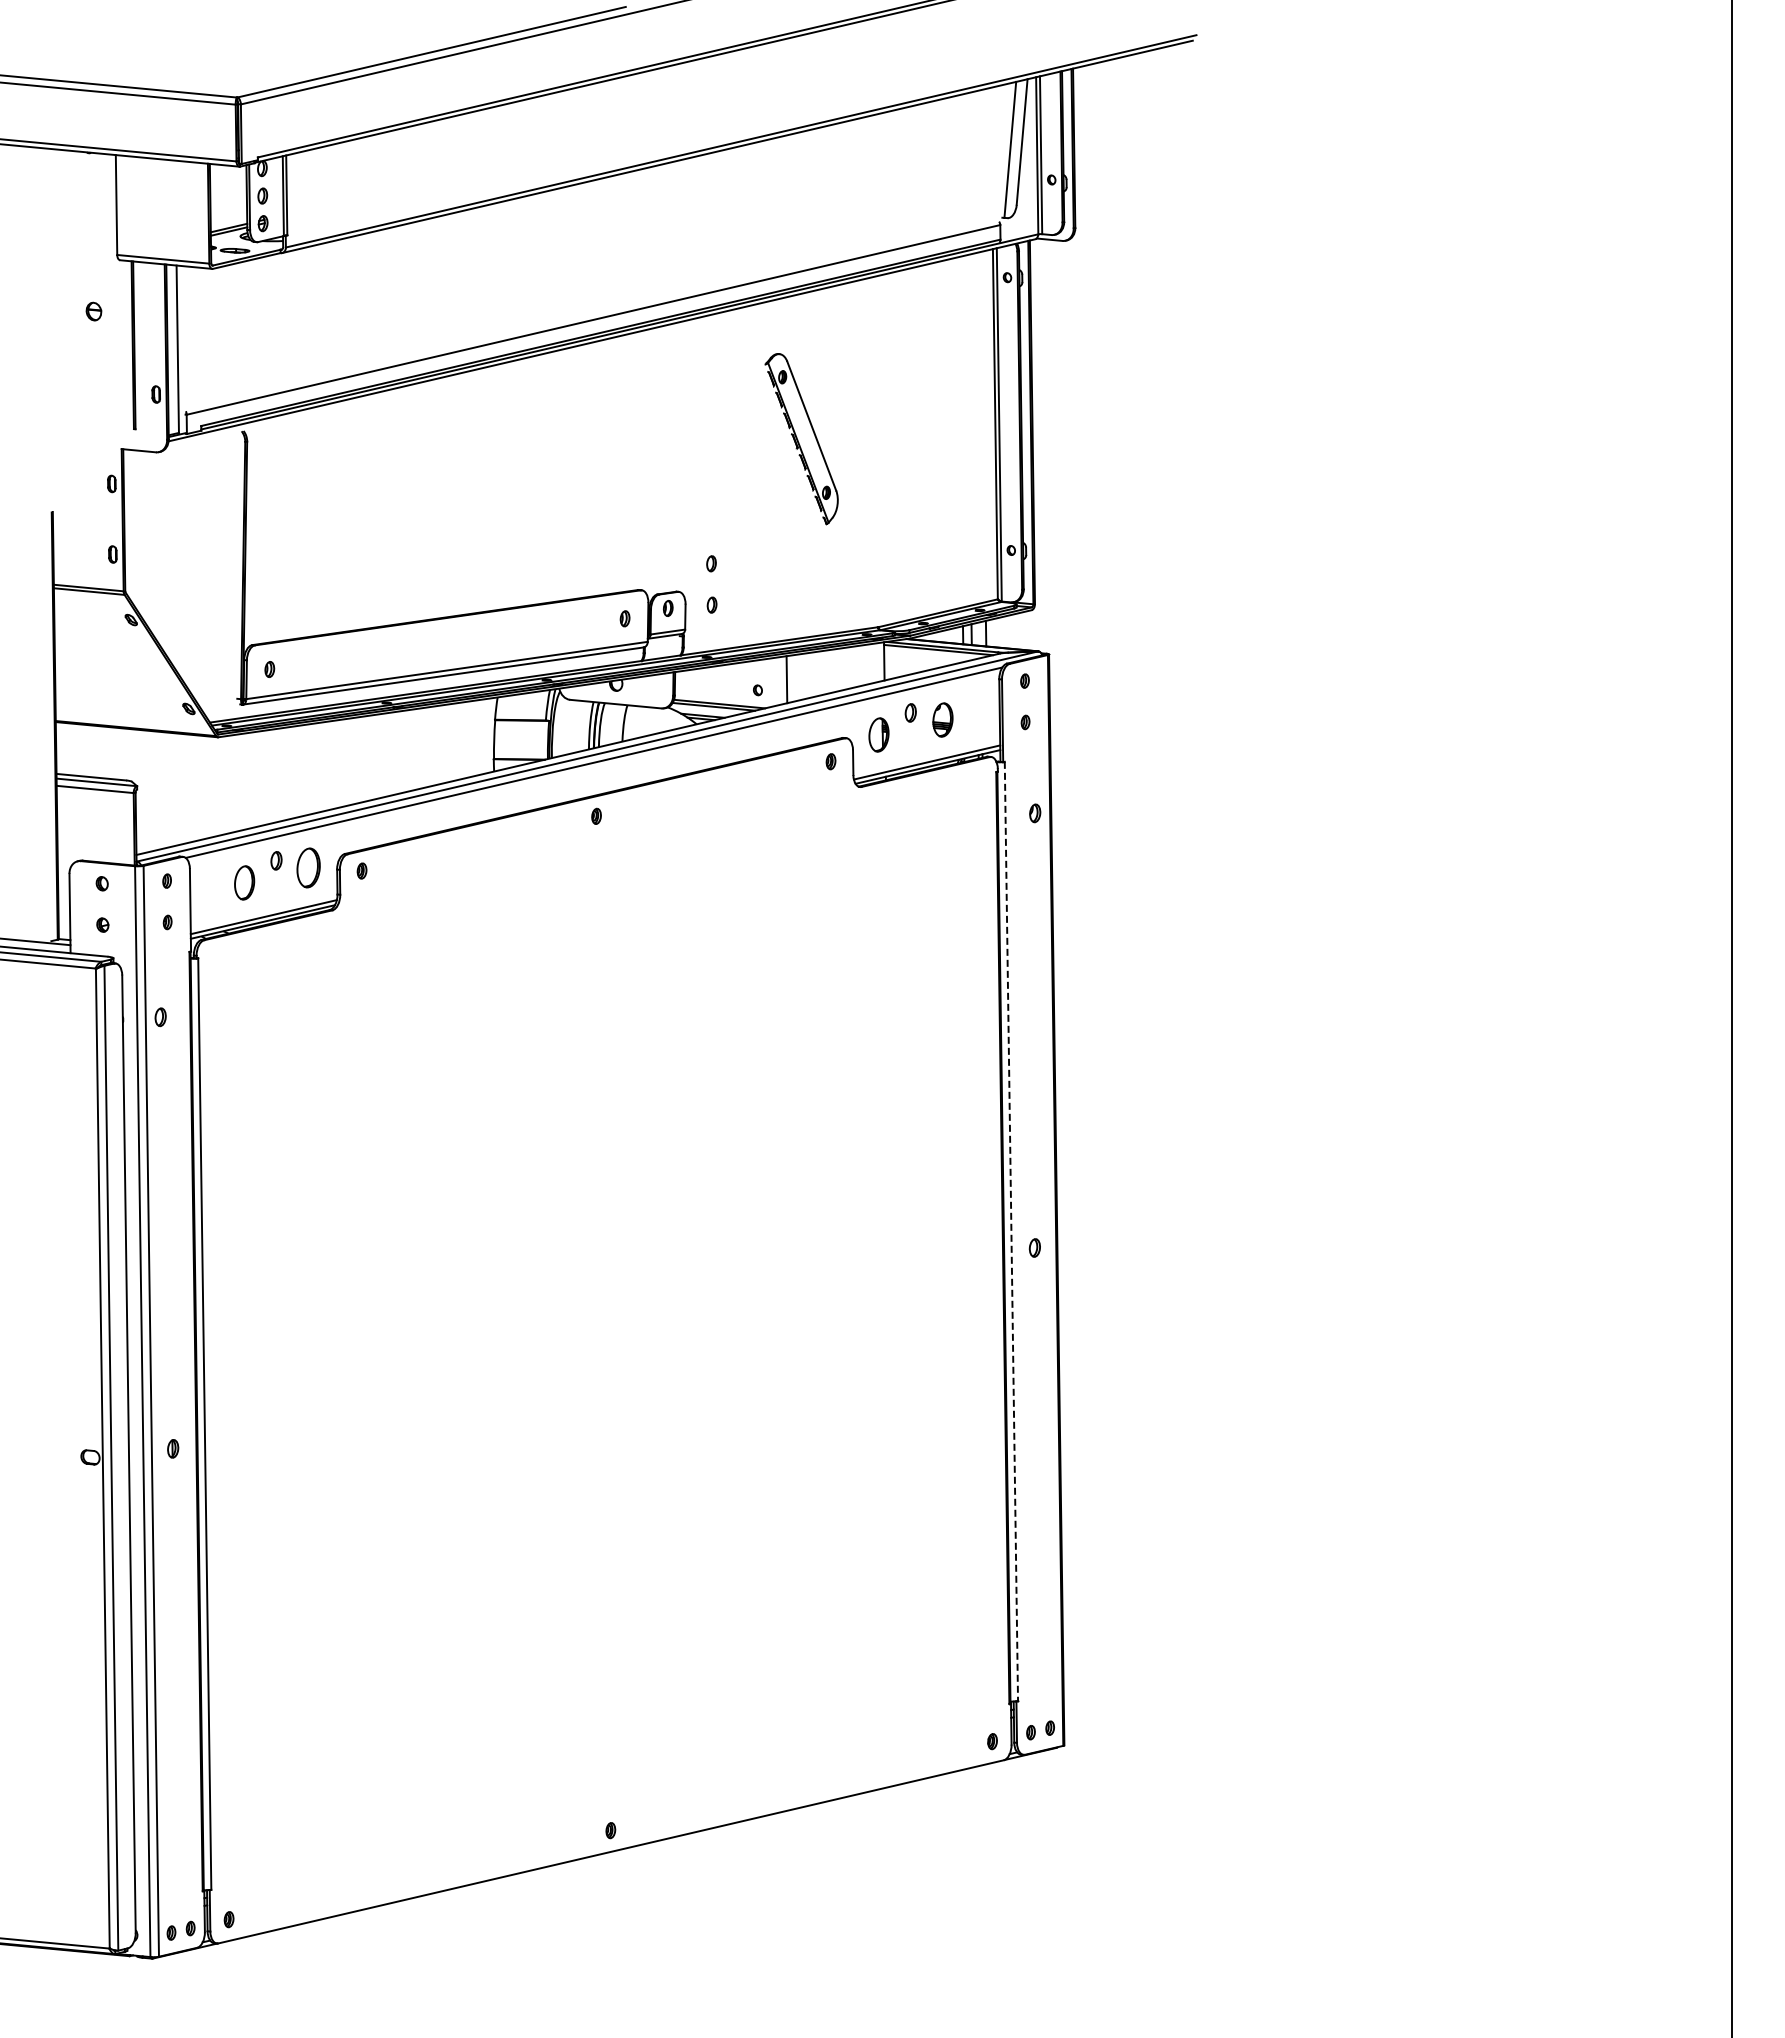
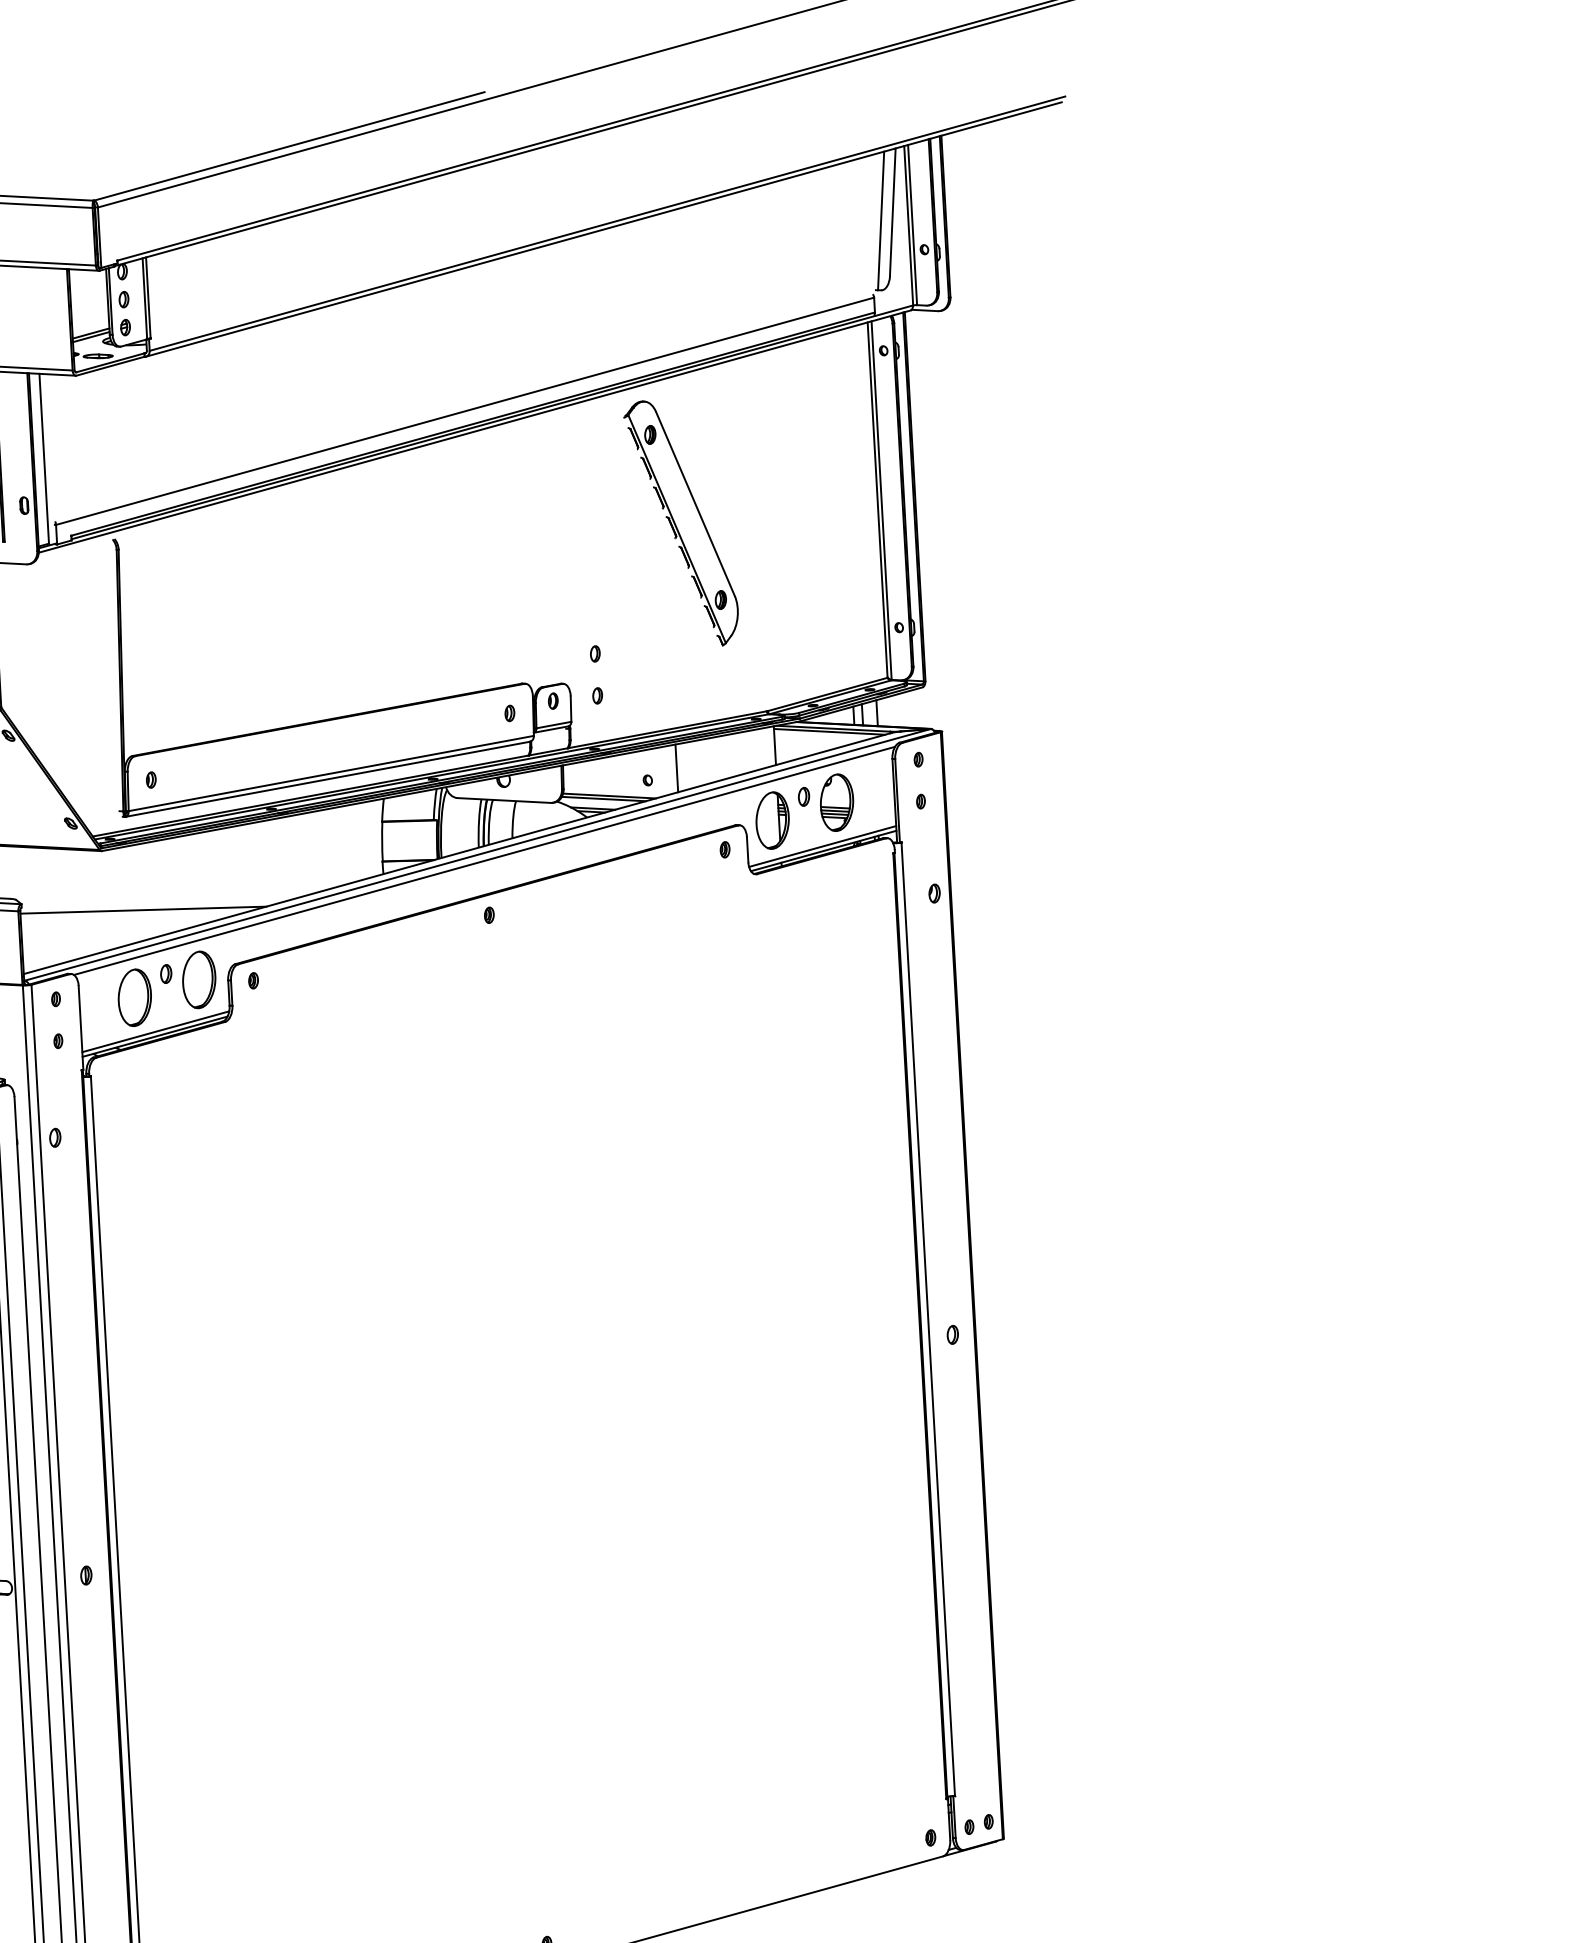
part: (801, 438) -> (681, 522), size x1.43
part: (942, 719) -> (836, 802), size x1.67
part: (878, 734) -> (772, 820), size x1.67
line: (256, 796) -> (143, 909), added
part: (308, 867) -> (199, 979), size x1.43
part: (244, 882) -> (134, 997), size x1.67
line: (1011, 1231) -> (928, 1319), dashed -> solid

